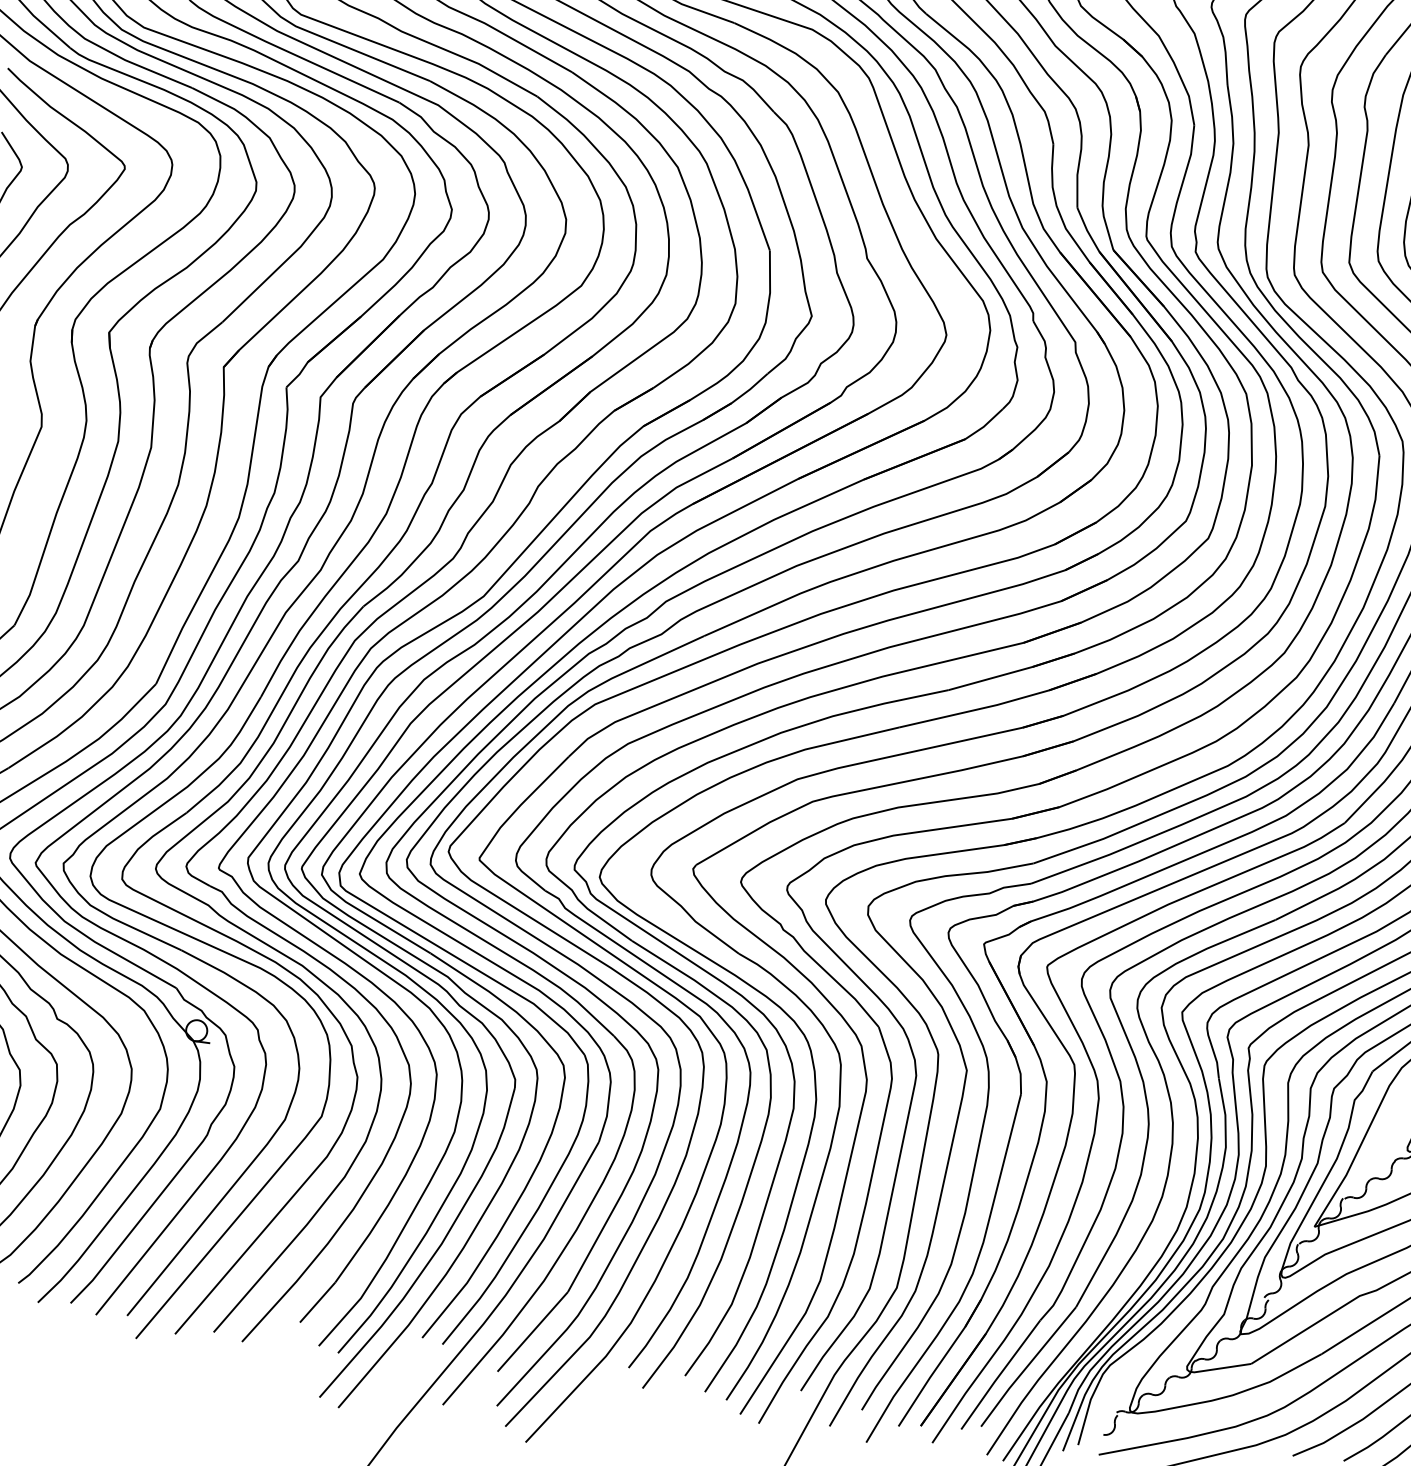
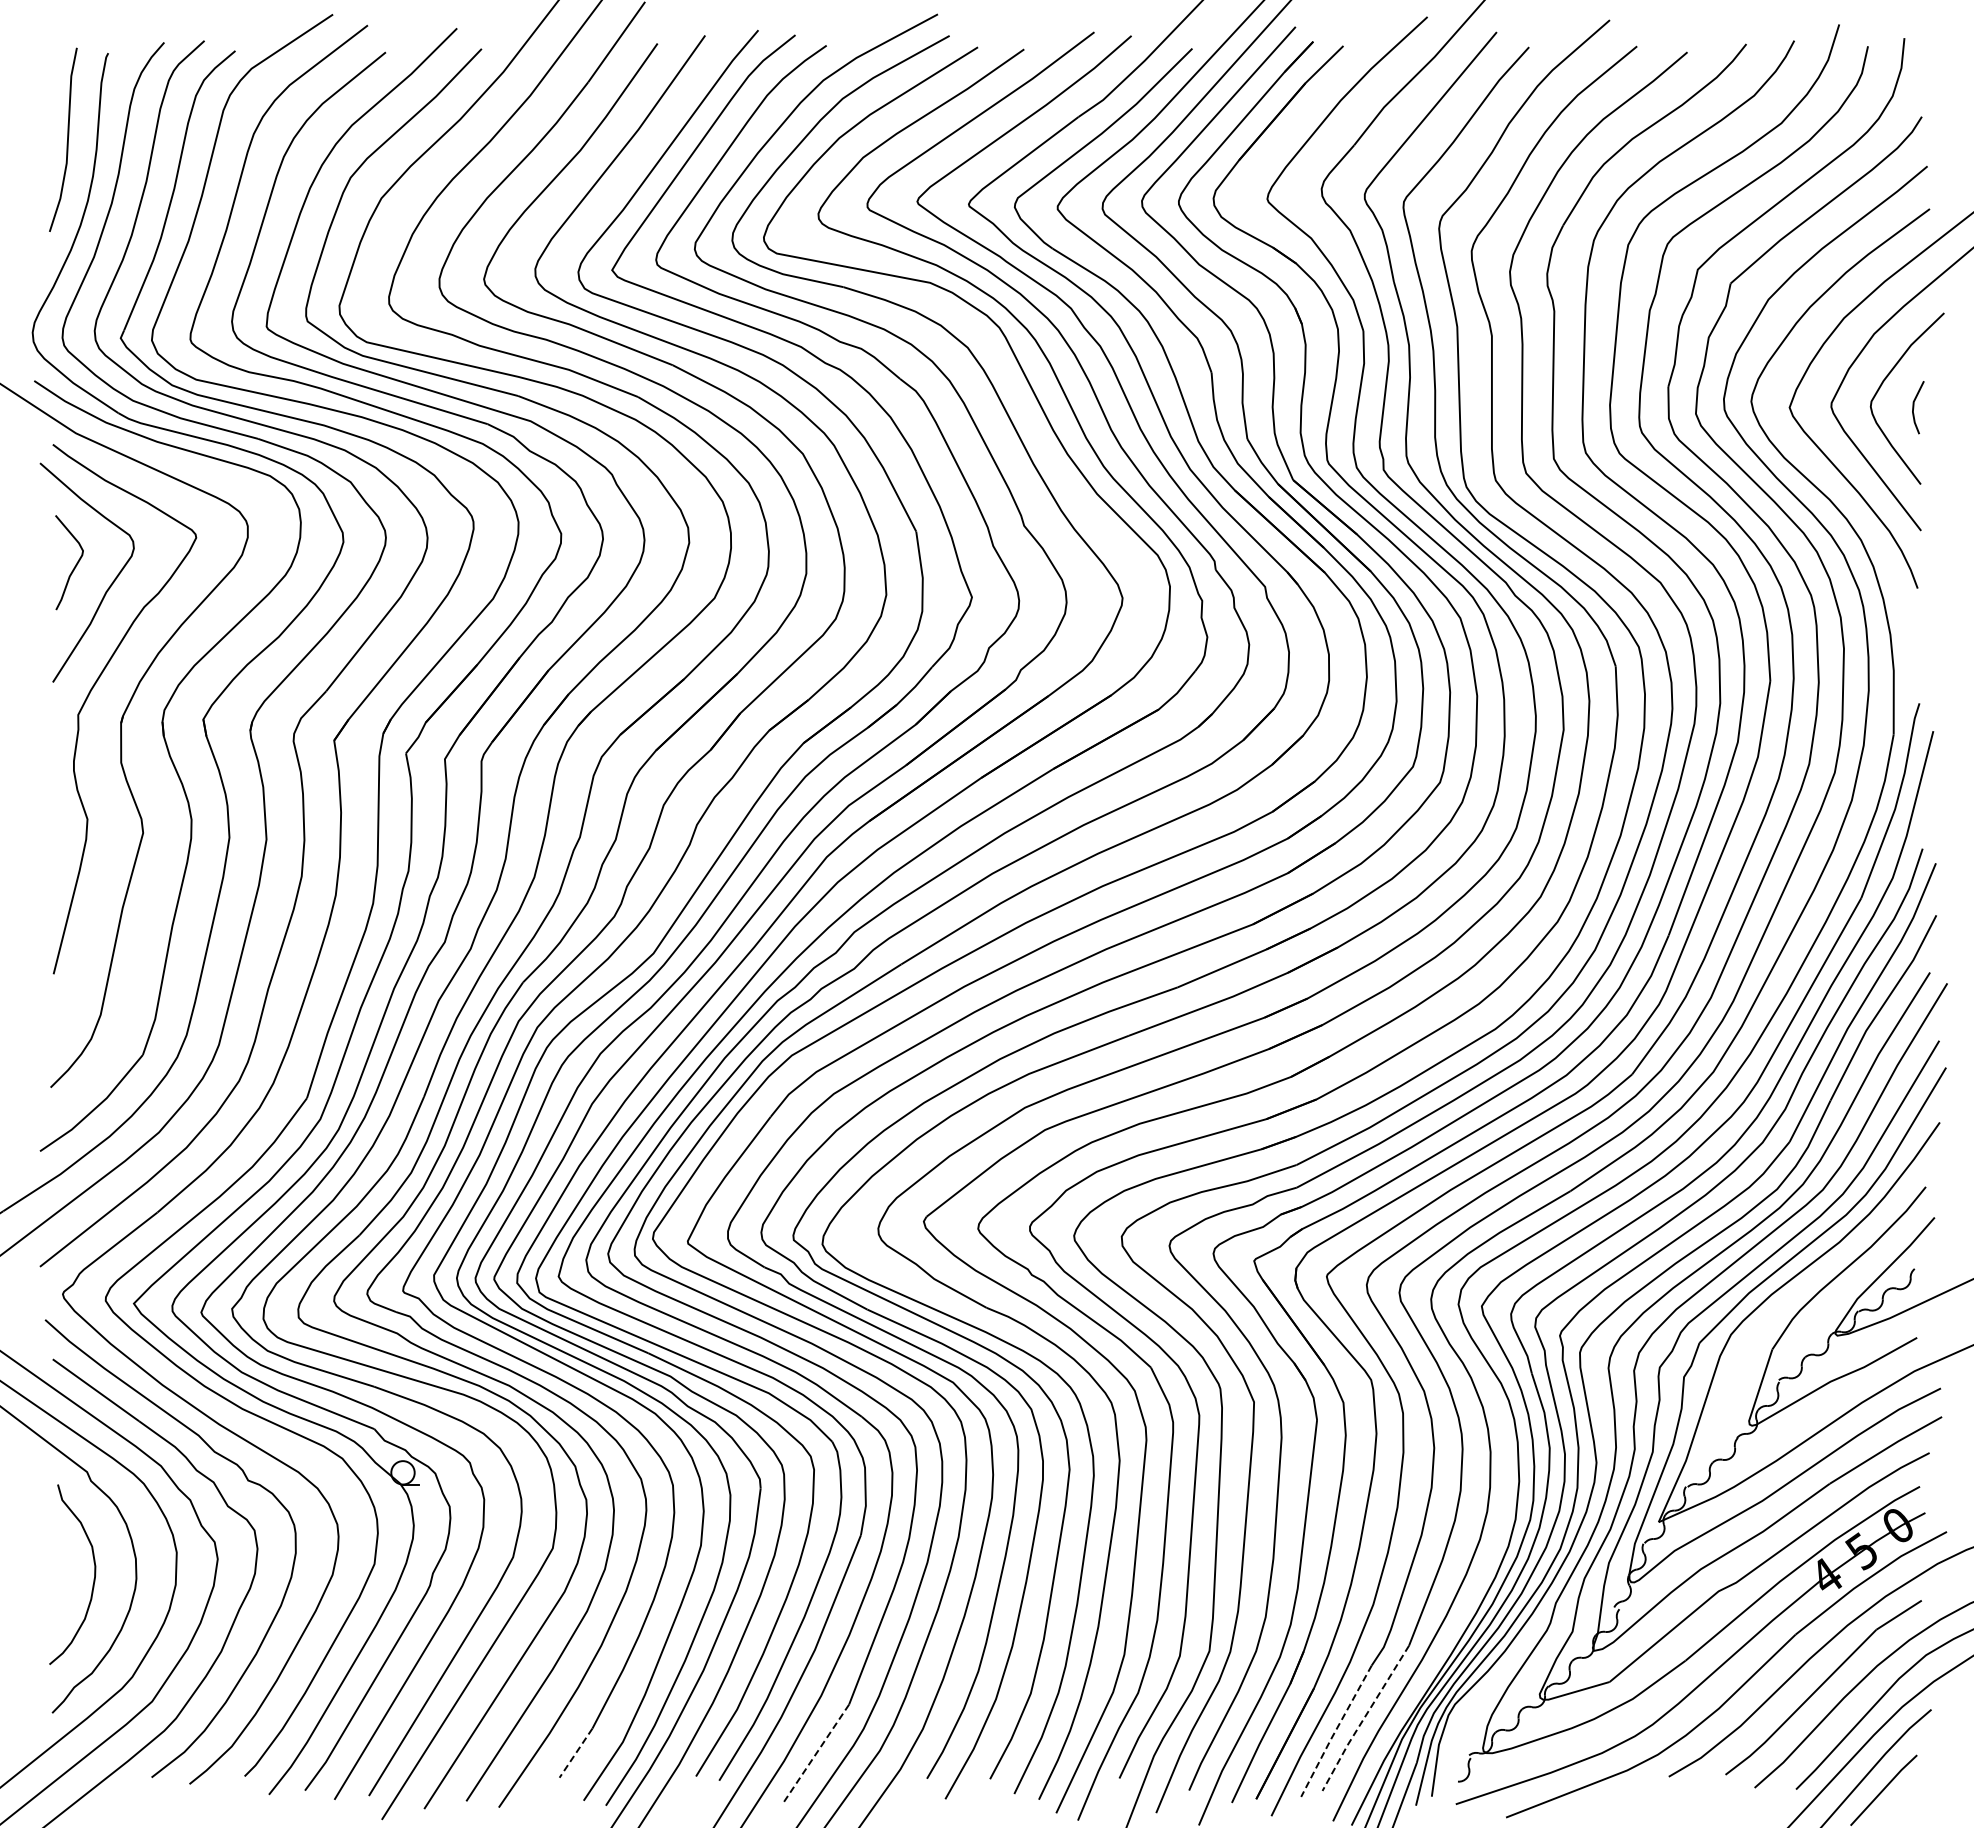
line: (318, 1302) -> (576, 1753), solid -> dashed
line: (532, 1331) -> (816, 1753), solid -> dashed
line: (1026, 1366) -> (1363, 1718), solid -> dashed
line: (999, 1375) -> (1335, 1731), solid -> dashed

